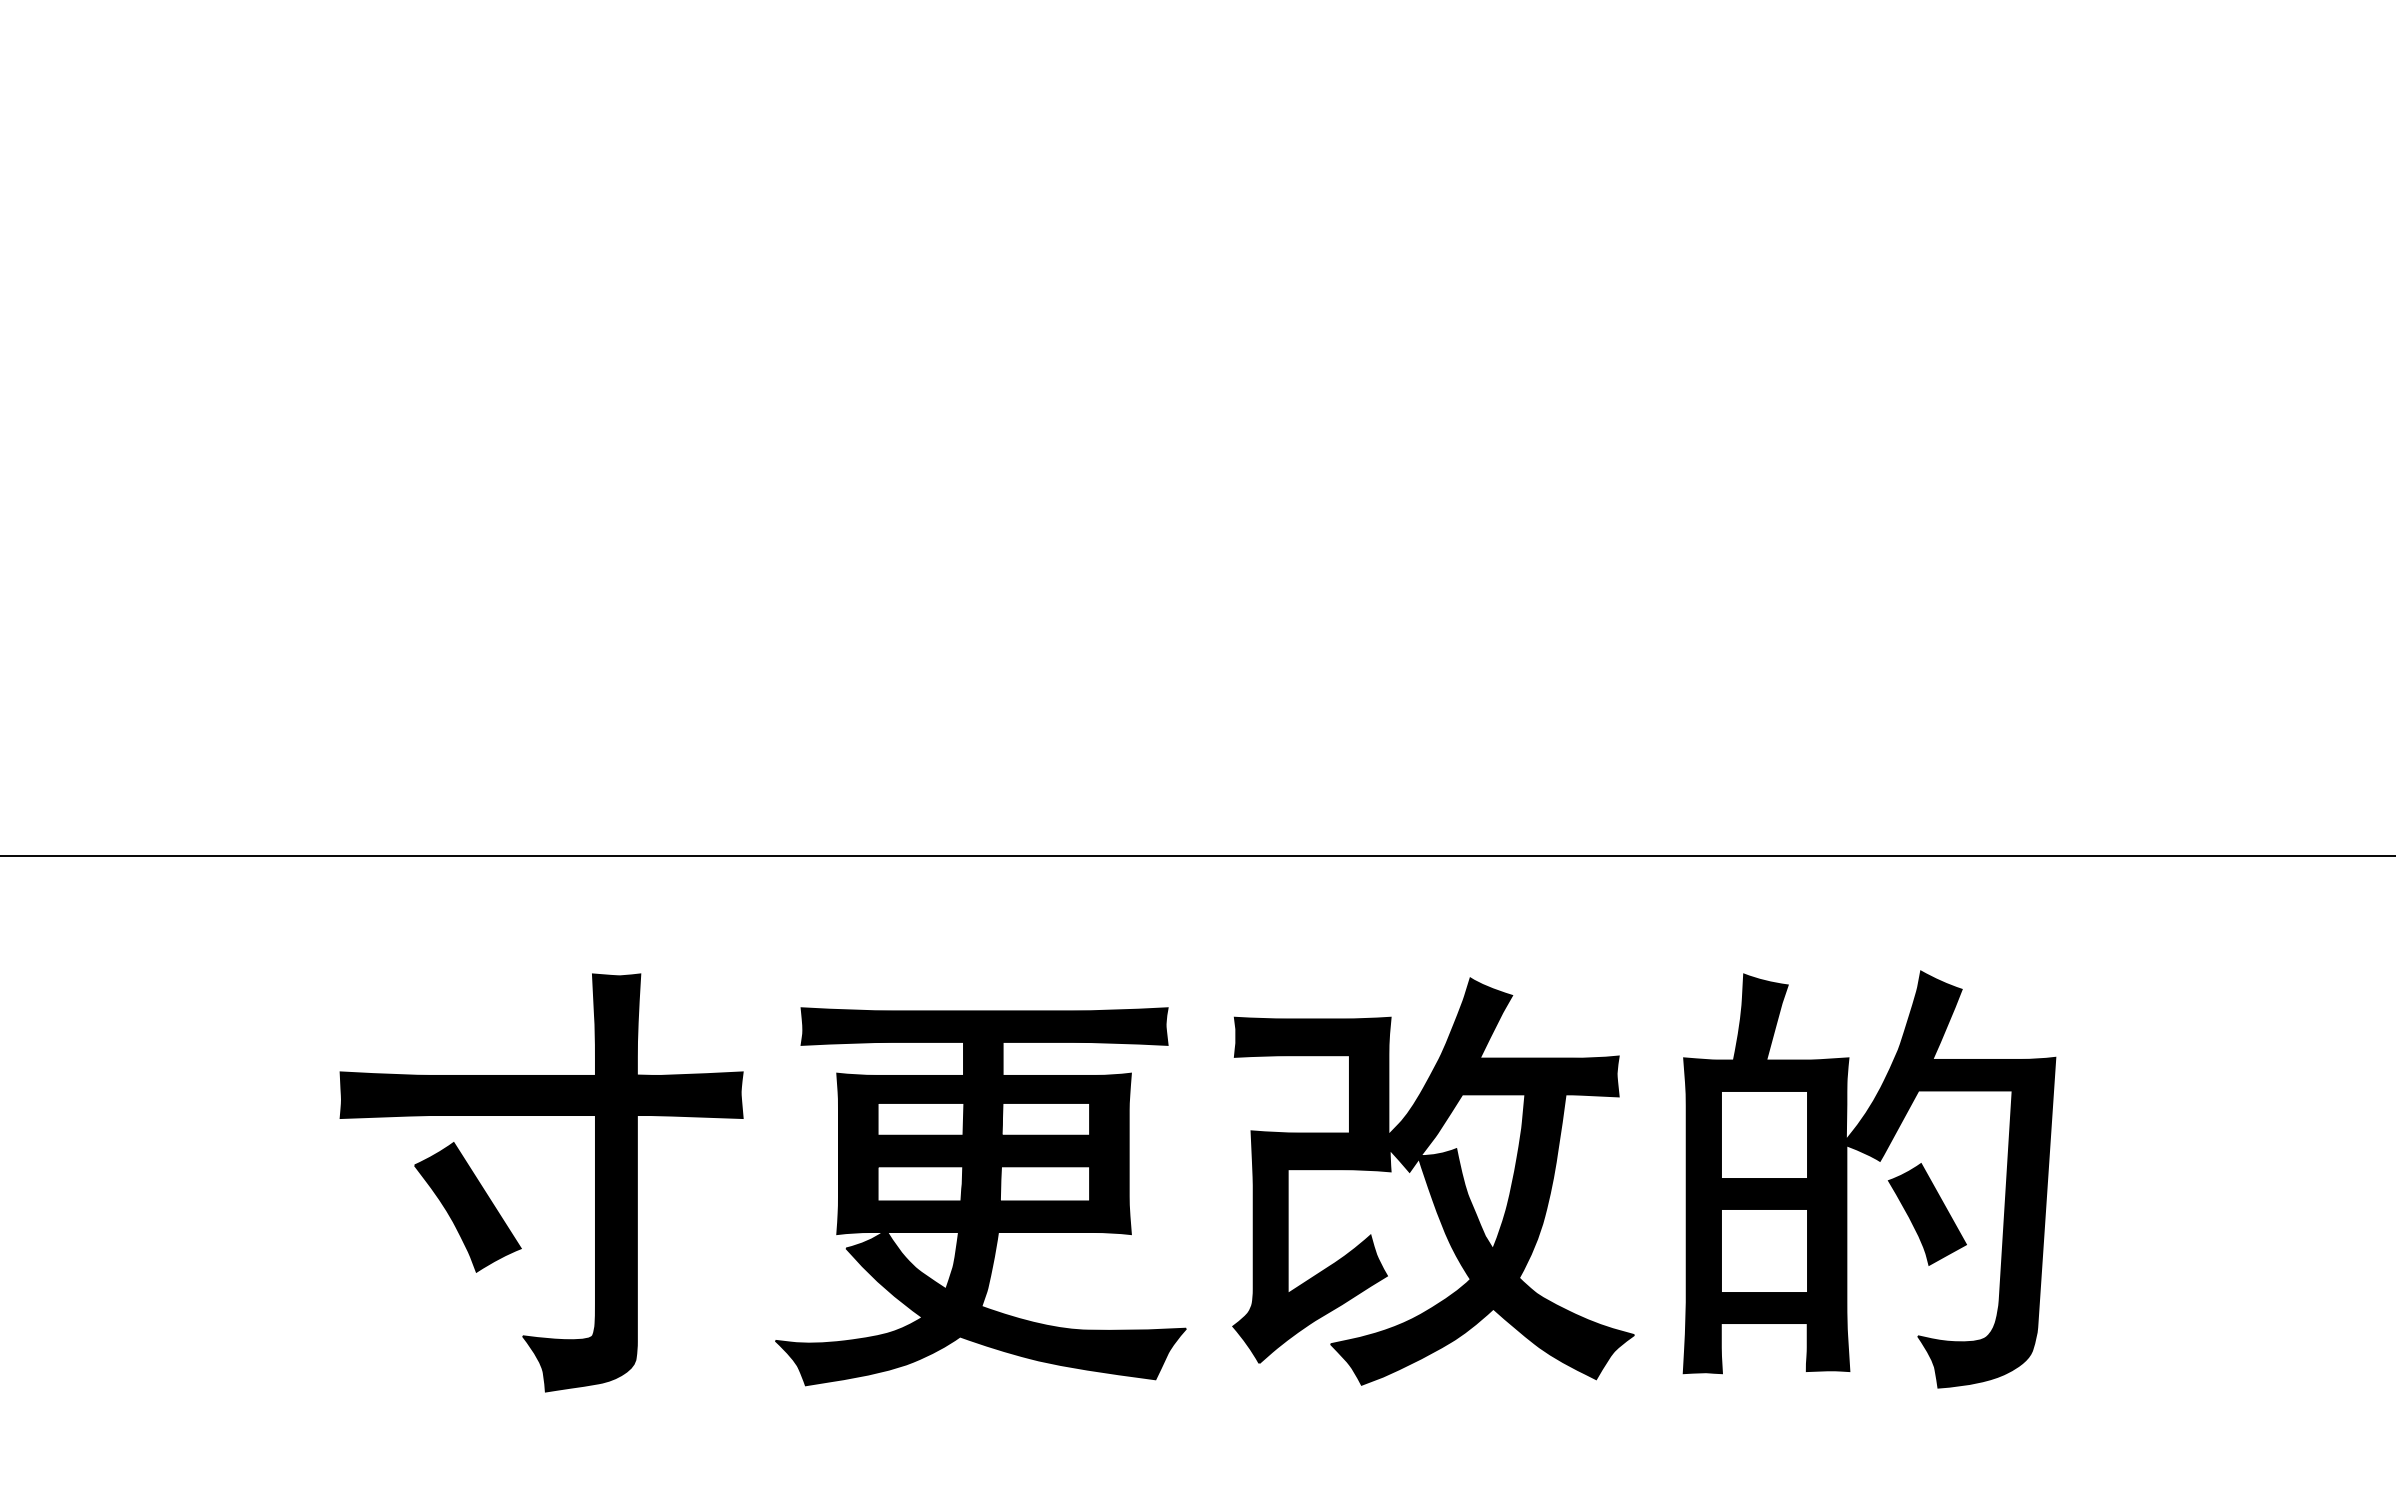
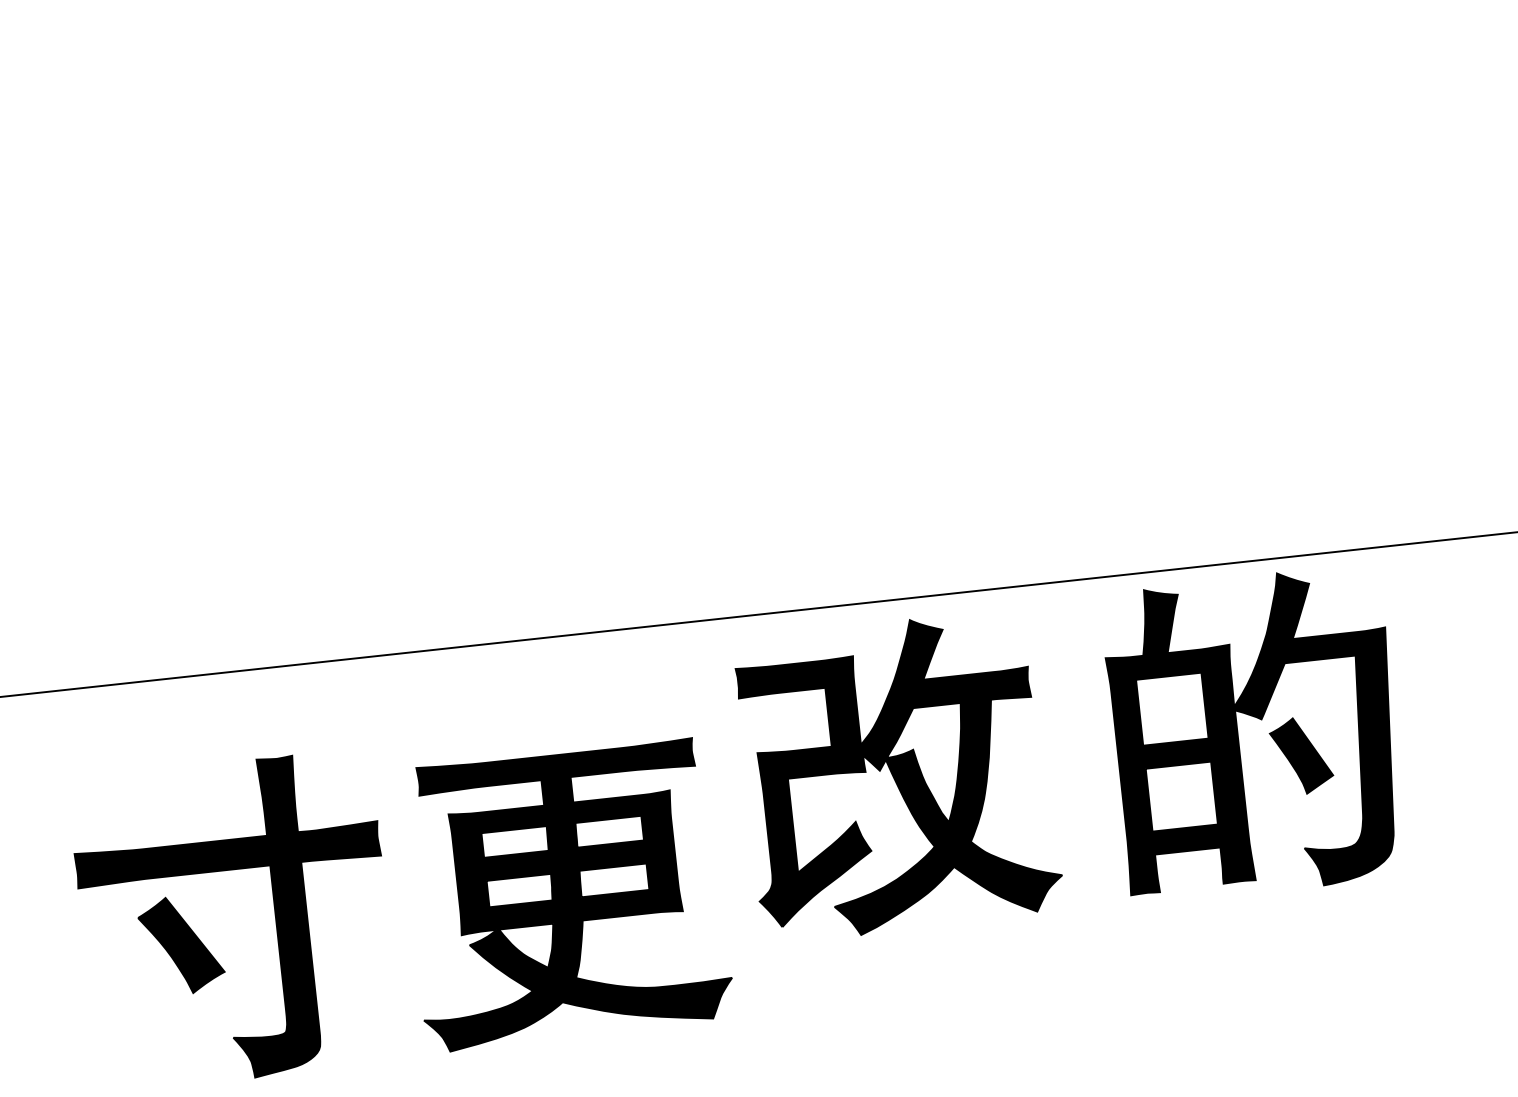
part: (1887, 1180) -> (1268, 733), moved
part: (1433, 1181) -> (898, 776), moved

